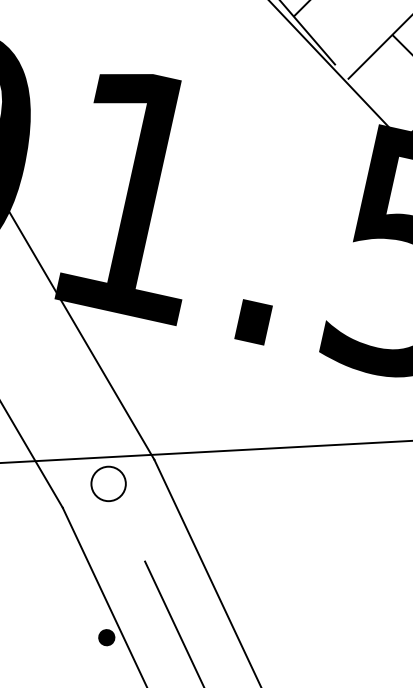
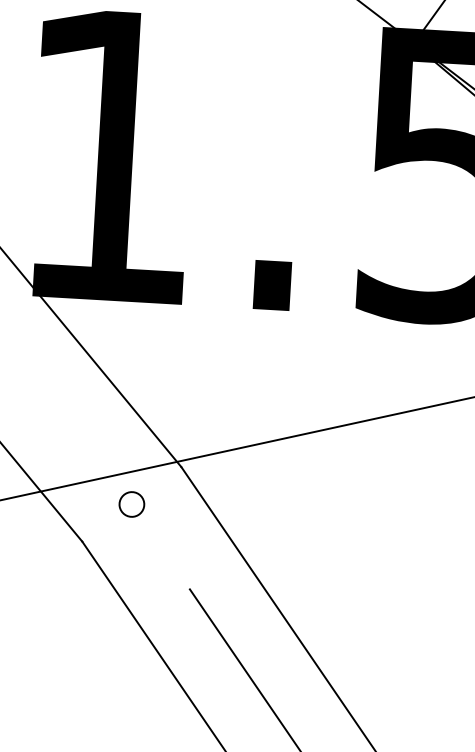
circle: (108, 483) -> (131, 503), size x0.6
fill: (106, 637) -> (158, 686), removed

